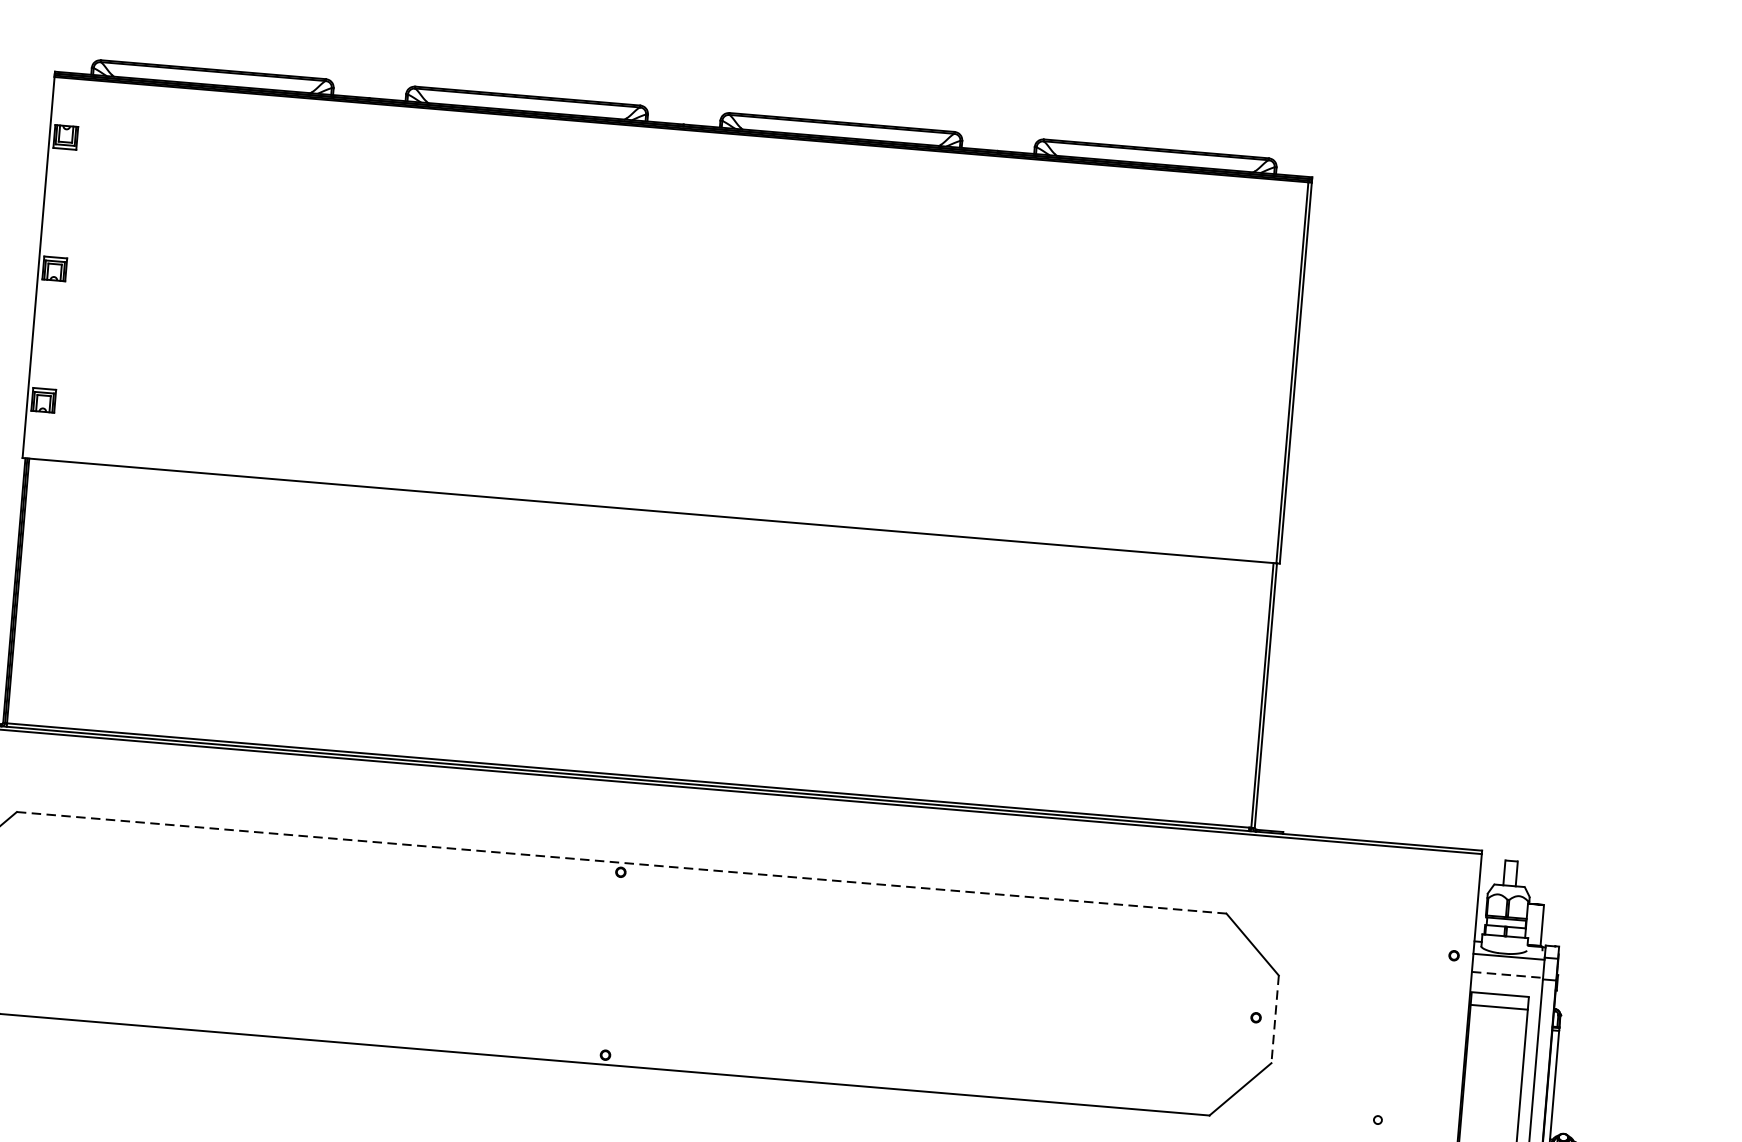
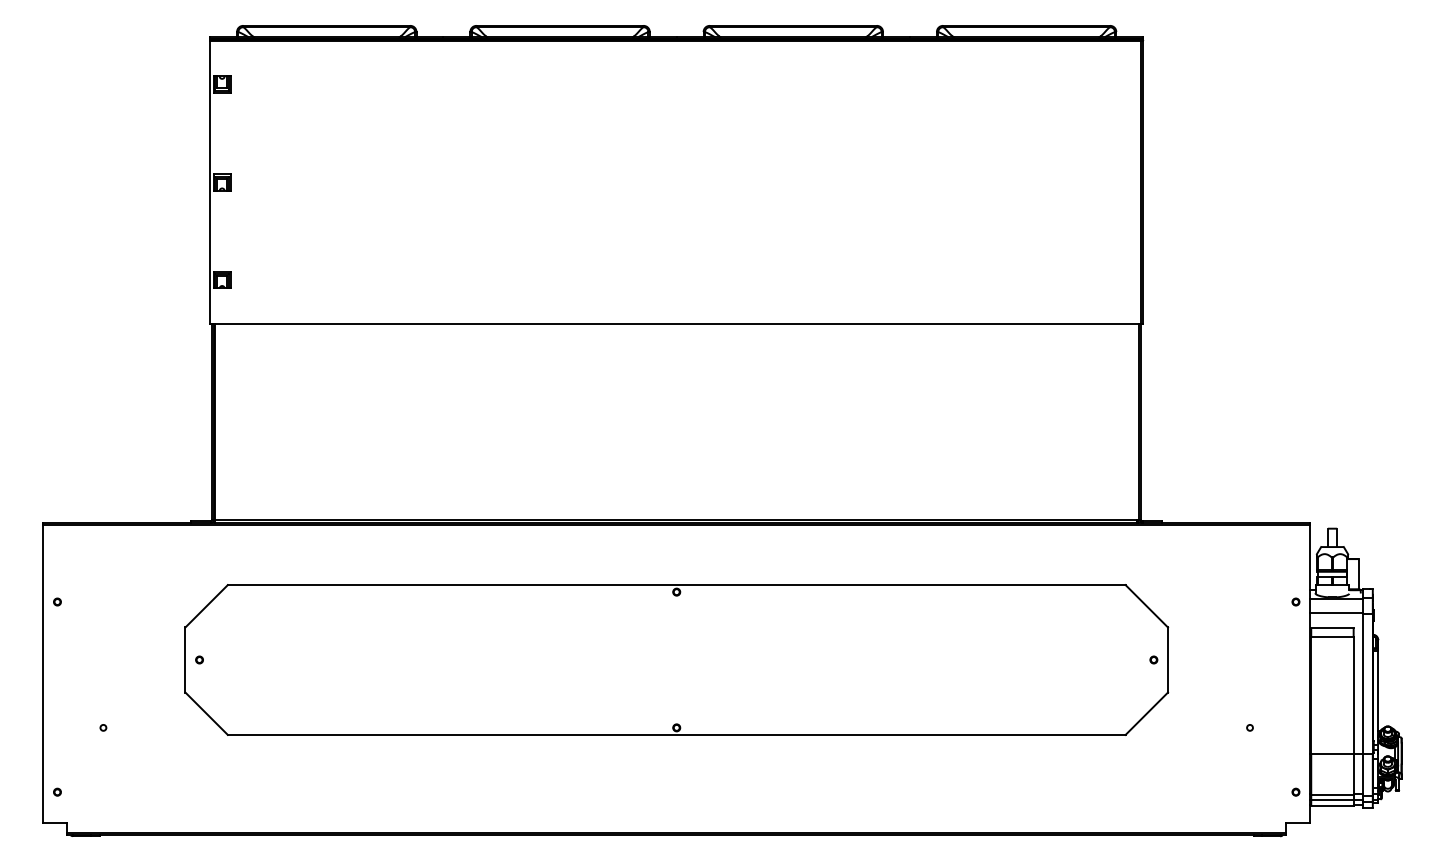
line: (621, 863) -> (676, 585), dashed -> solid
line: (1508, 974) -> (1337, 612), dashed -> solid
line: (1275, 1020) -> (1168, 660), dashed -> solid

